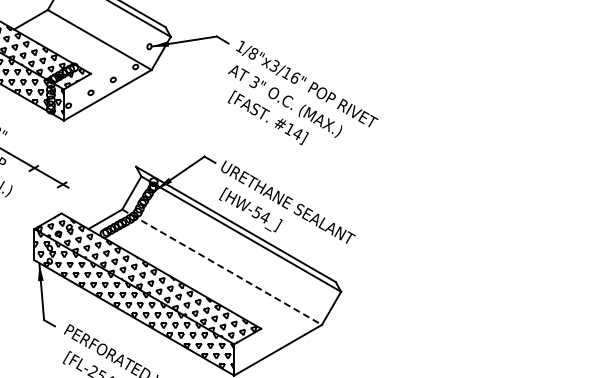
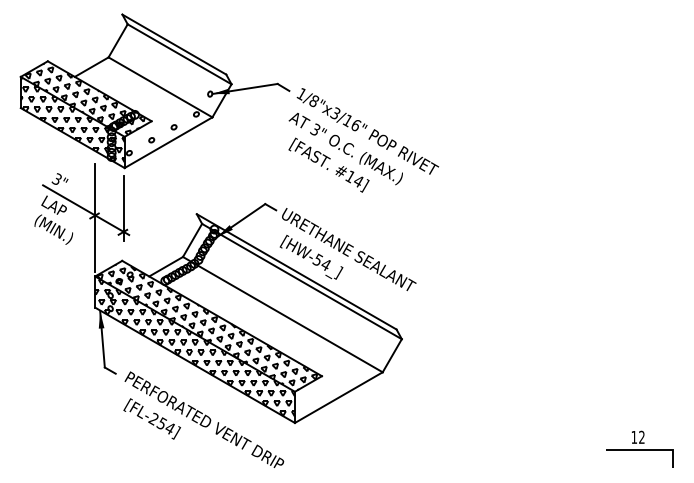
line: (62, 161) -> (123, 208), added
line: (34, 170) -> (95, 217), added
line: (222, 267) -> (283, 314), dashed -> solid

